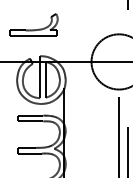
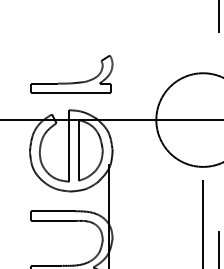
part: (33, 24) -> (71, 73), moved

